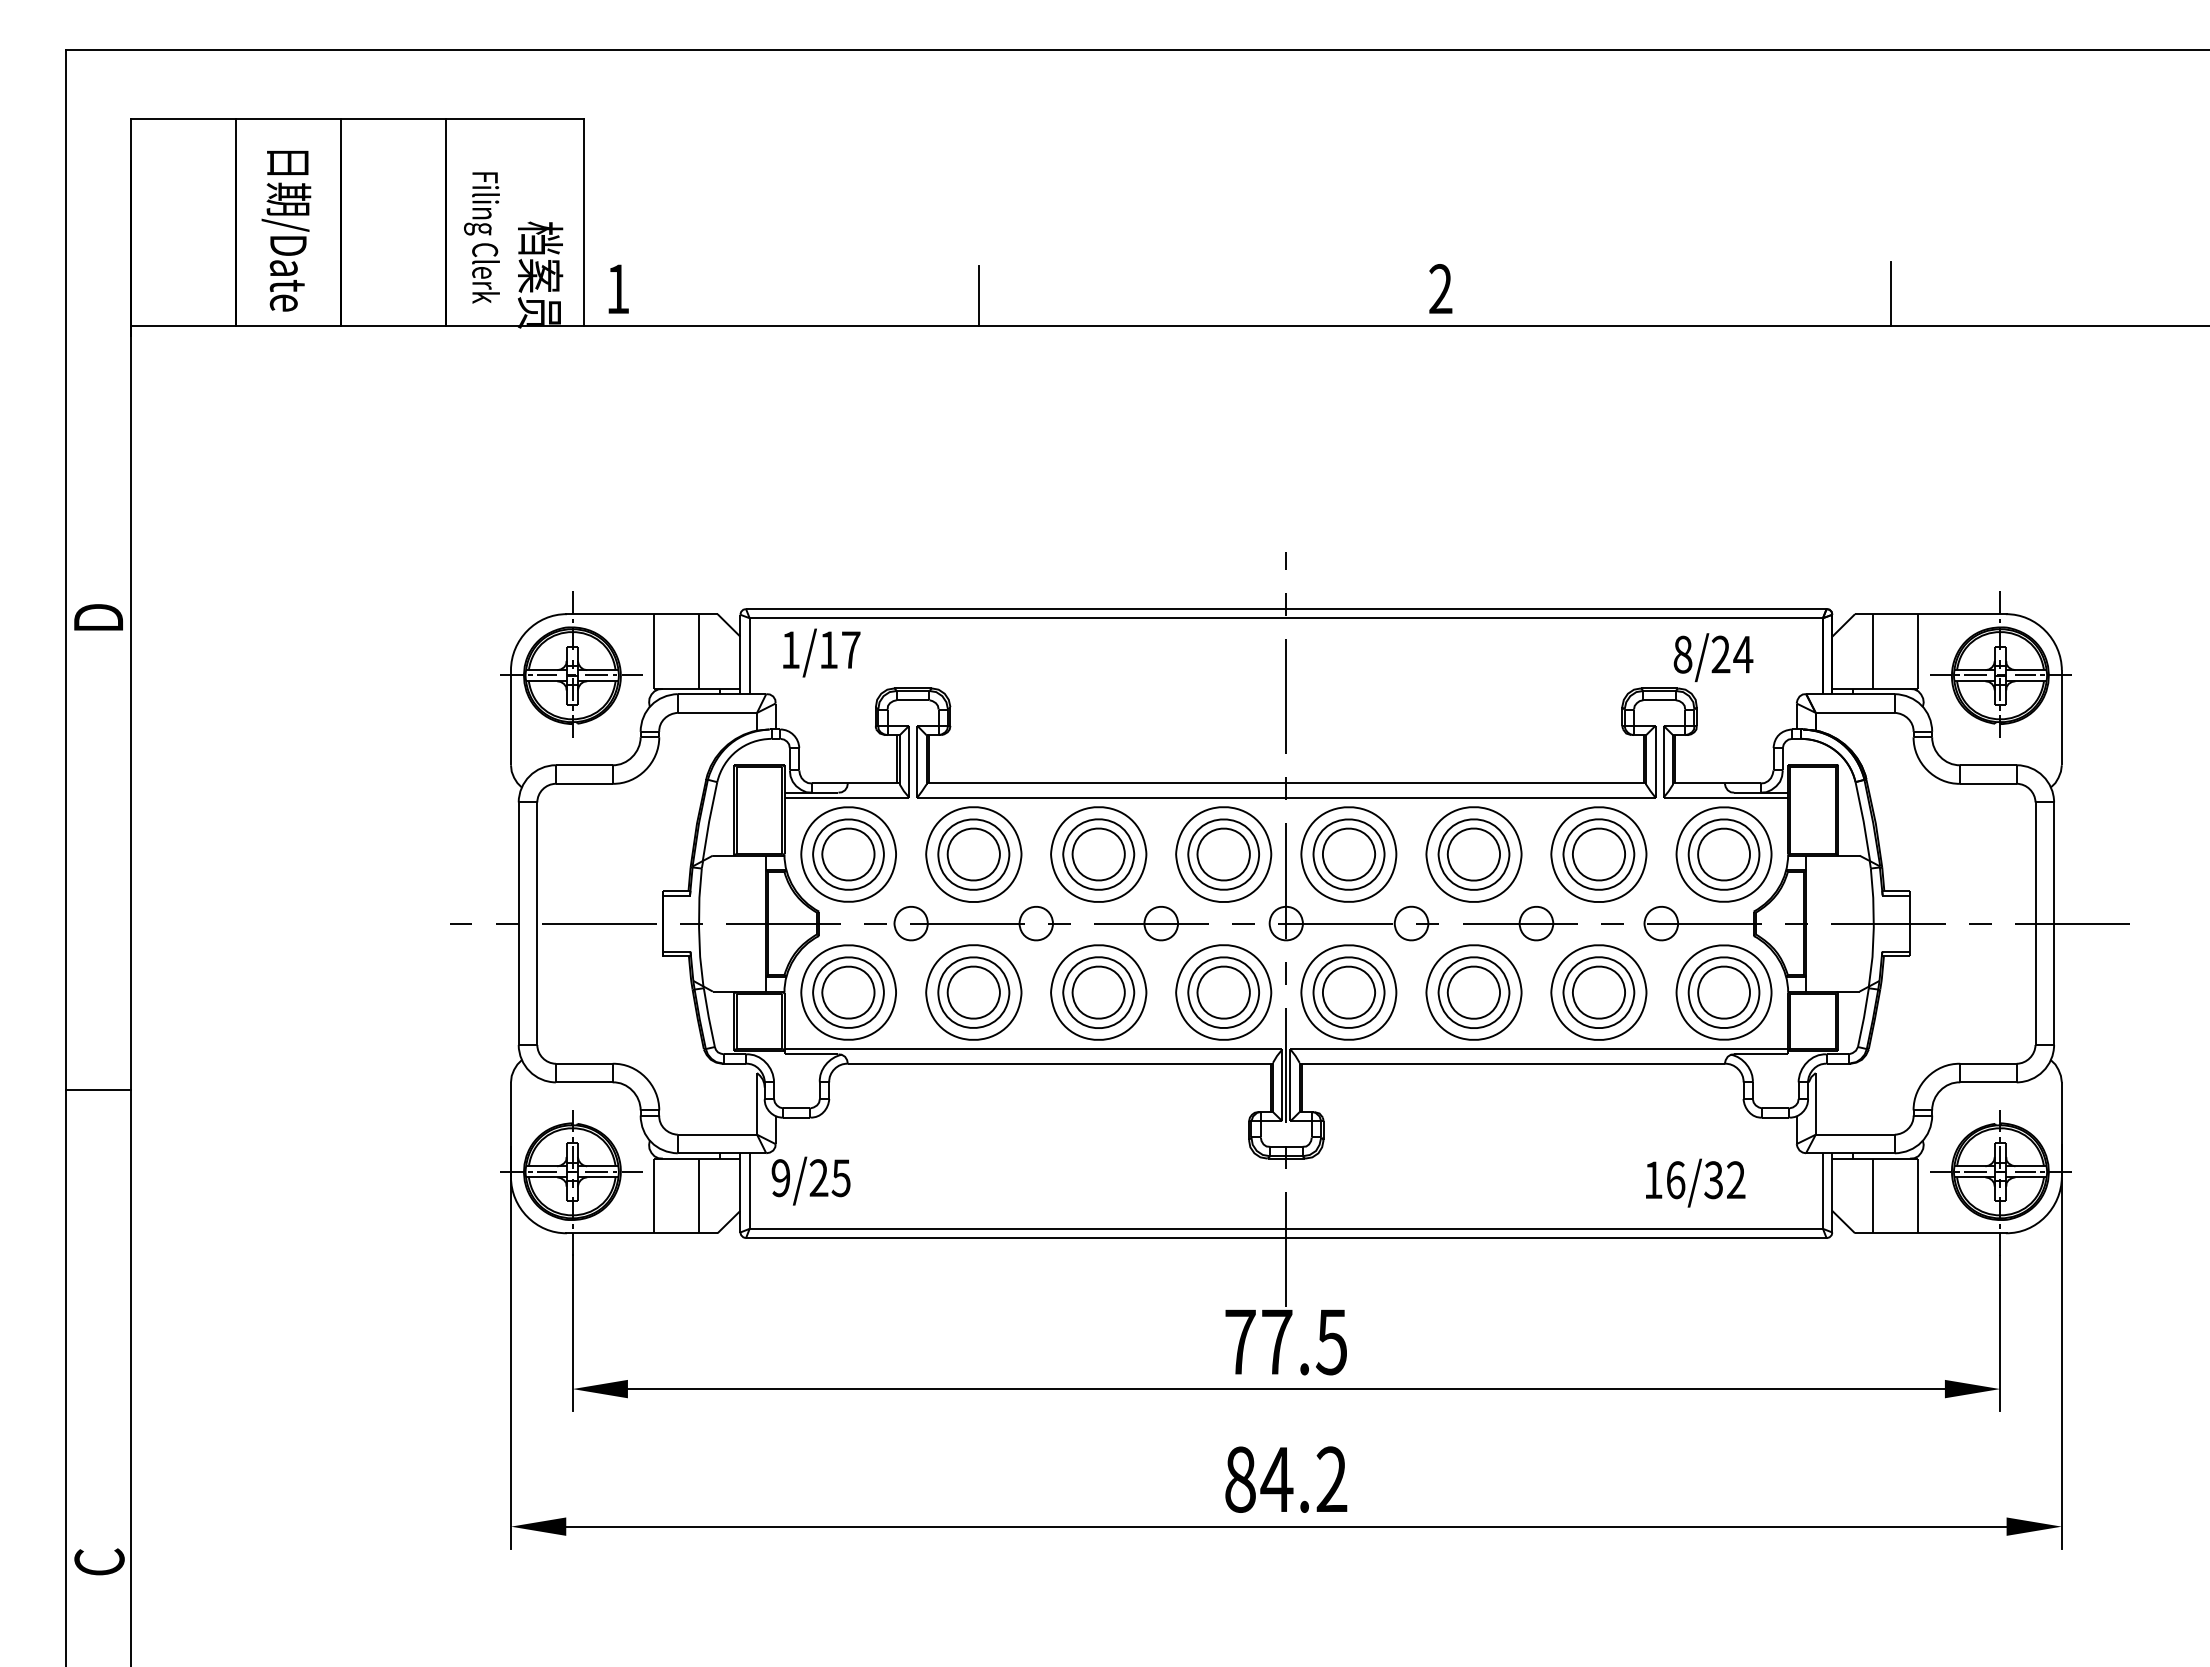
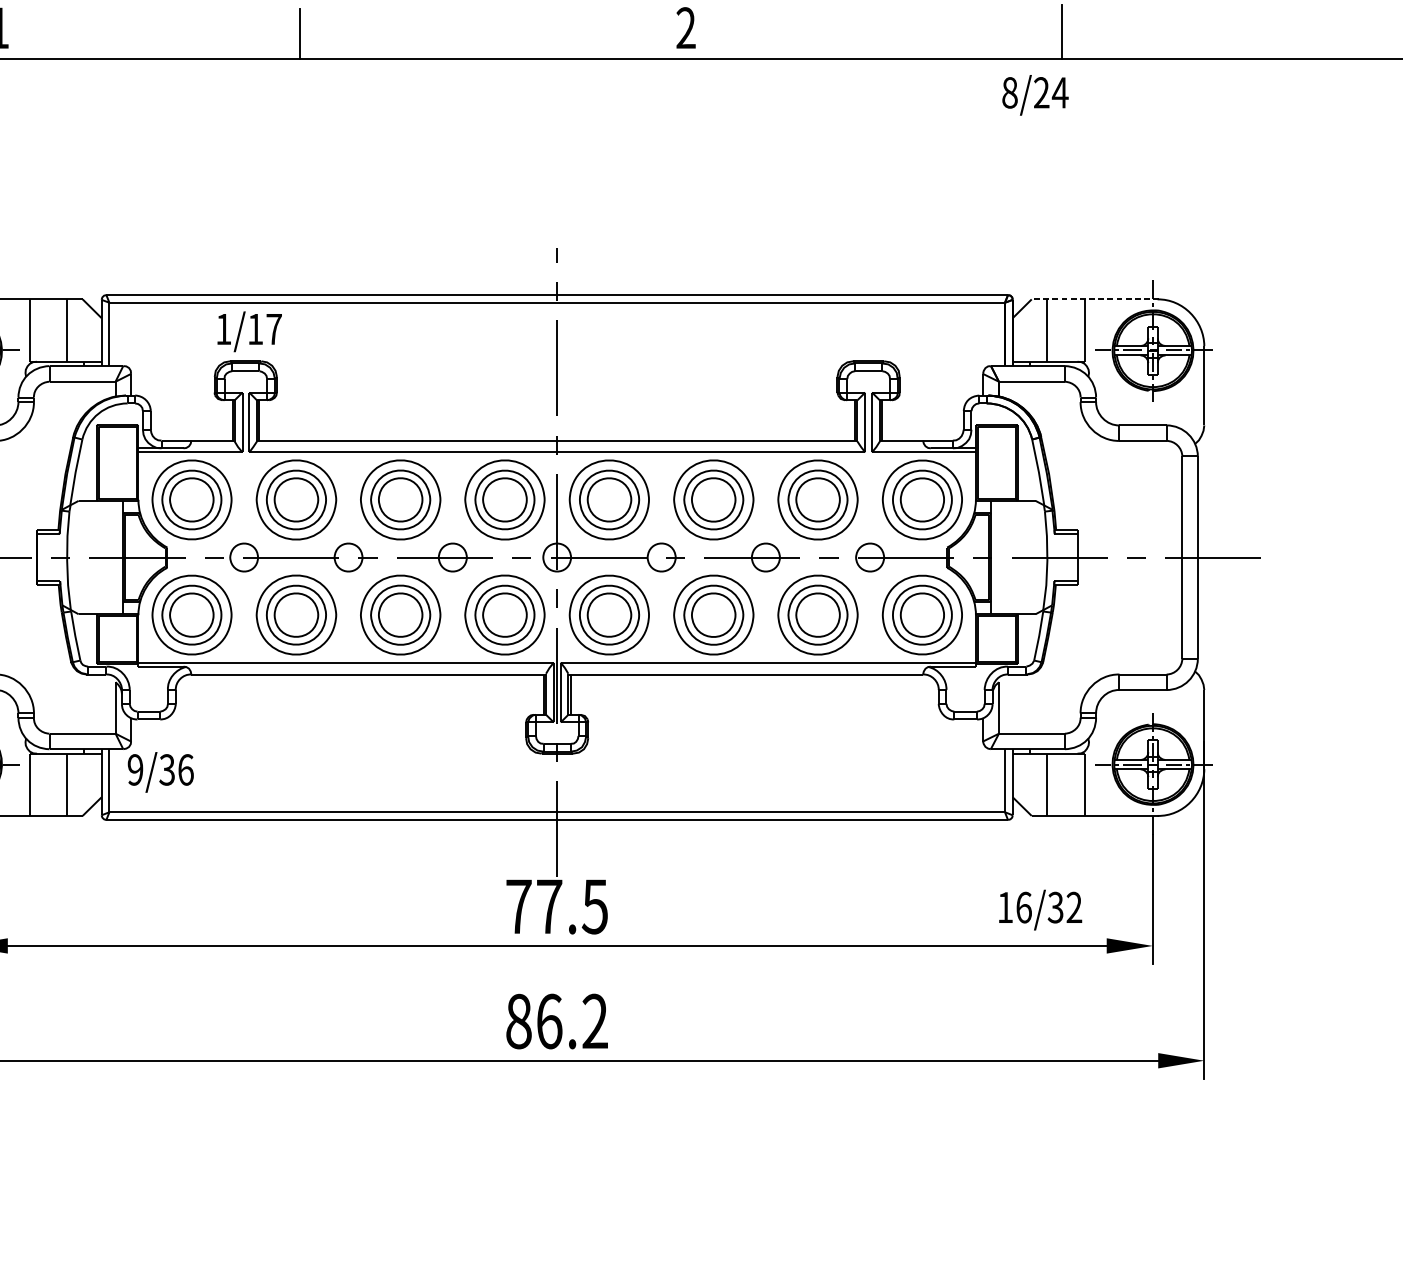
line: (1930, 614) -> (1094, 299), solid -> dashed
text: (821, 652) -> (249, 331), moved
text: (1713, 657) -> (1035, 95), moved
text: (829, 1178) -> (176, 770), 9/25 -> 9/36
text: (1695, 1182) -> (1040, 909), moved
text: (1276, 1479) -> (549, 1021), 84.2 -> 86.2

